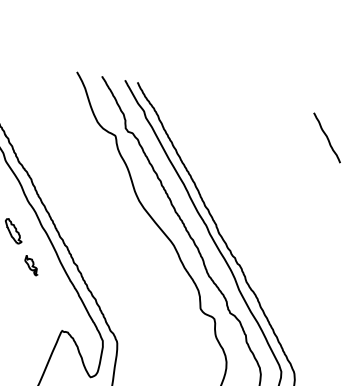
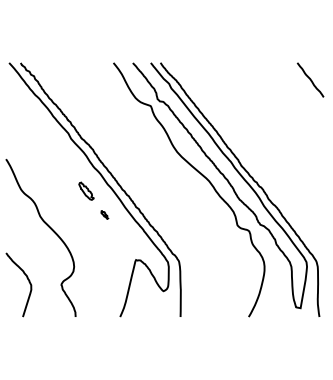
part: (31, 265) -> (104, 214), size x0.6

